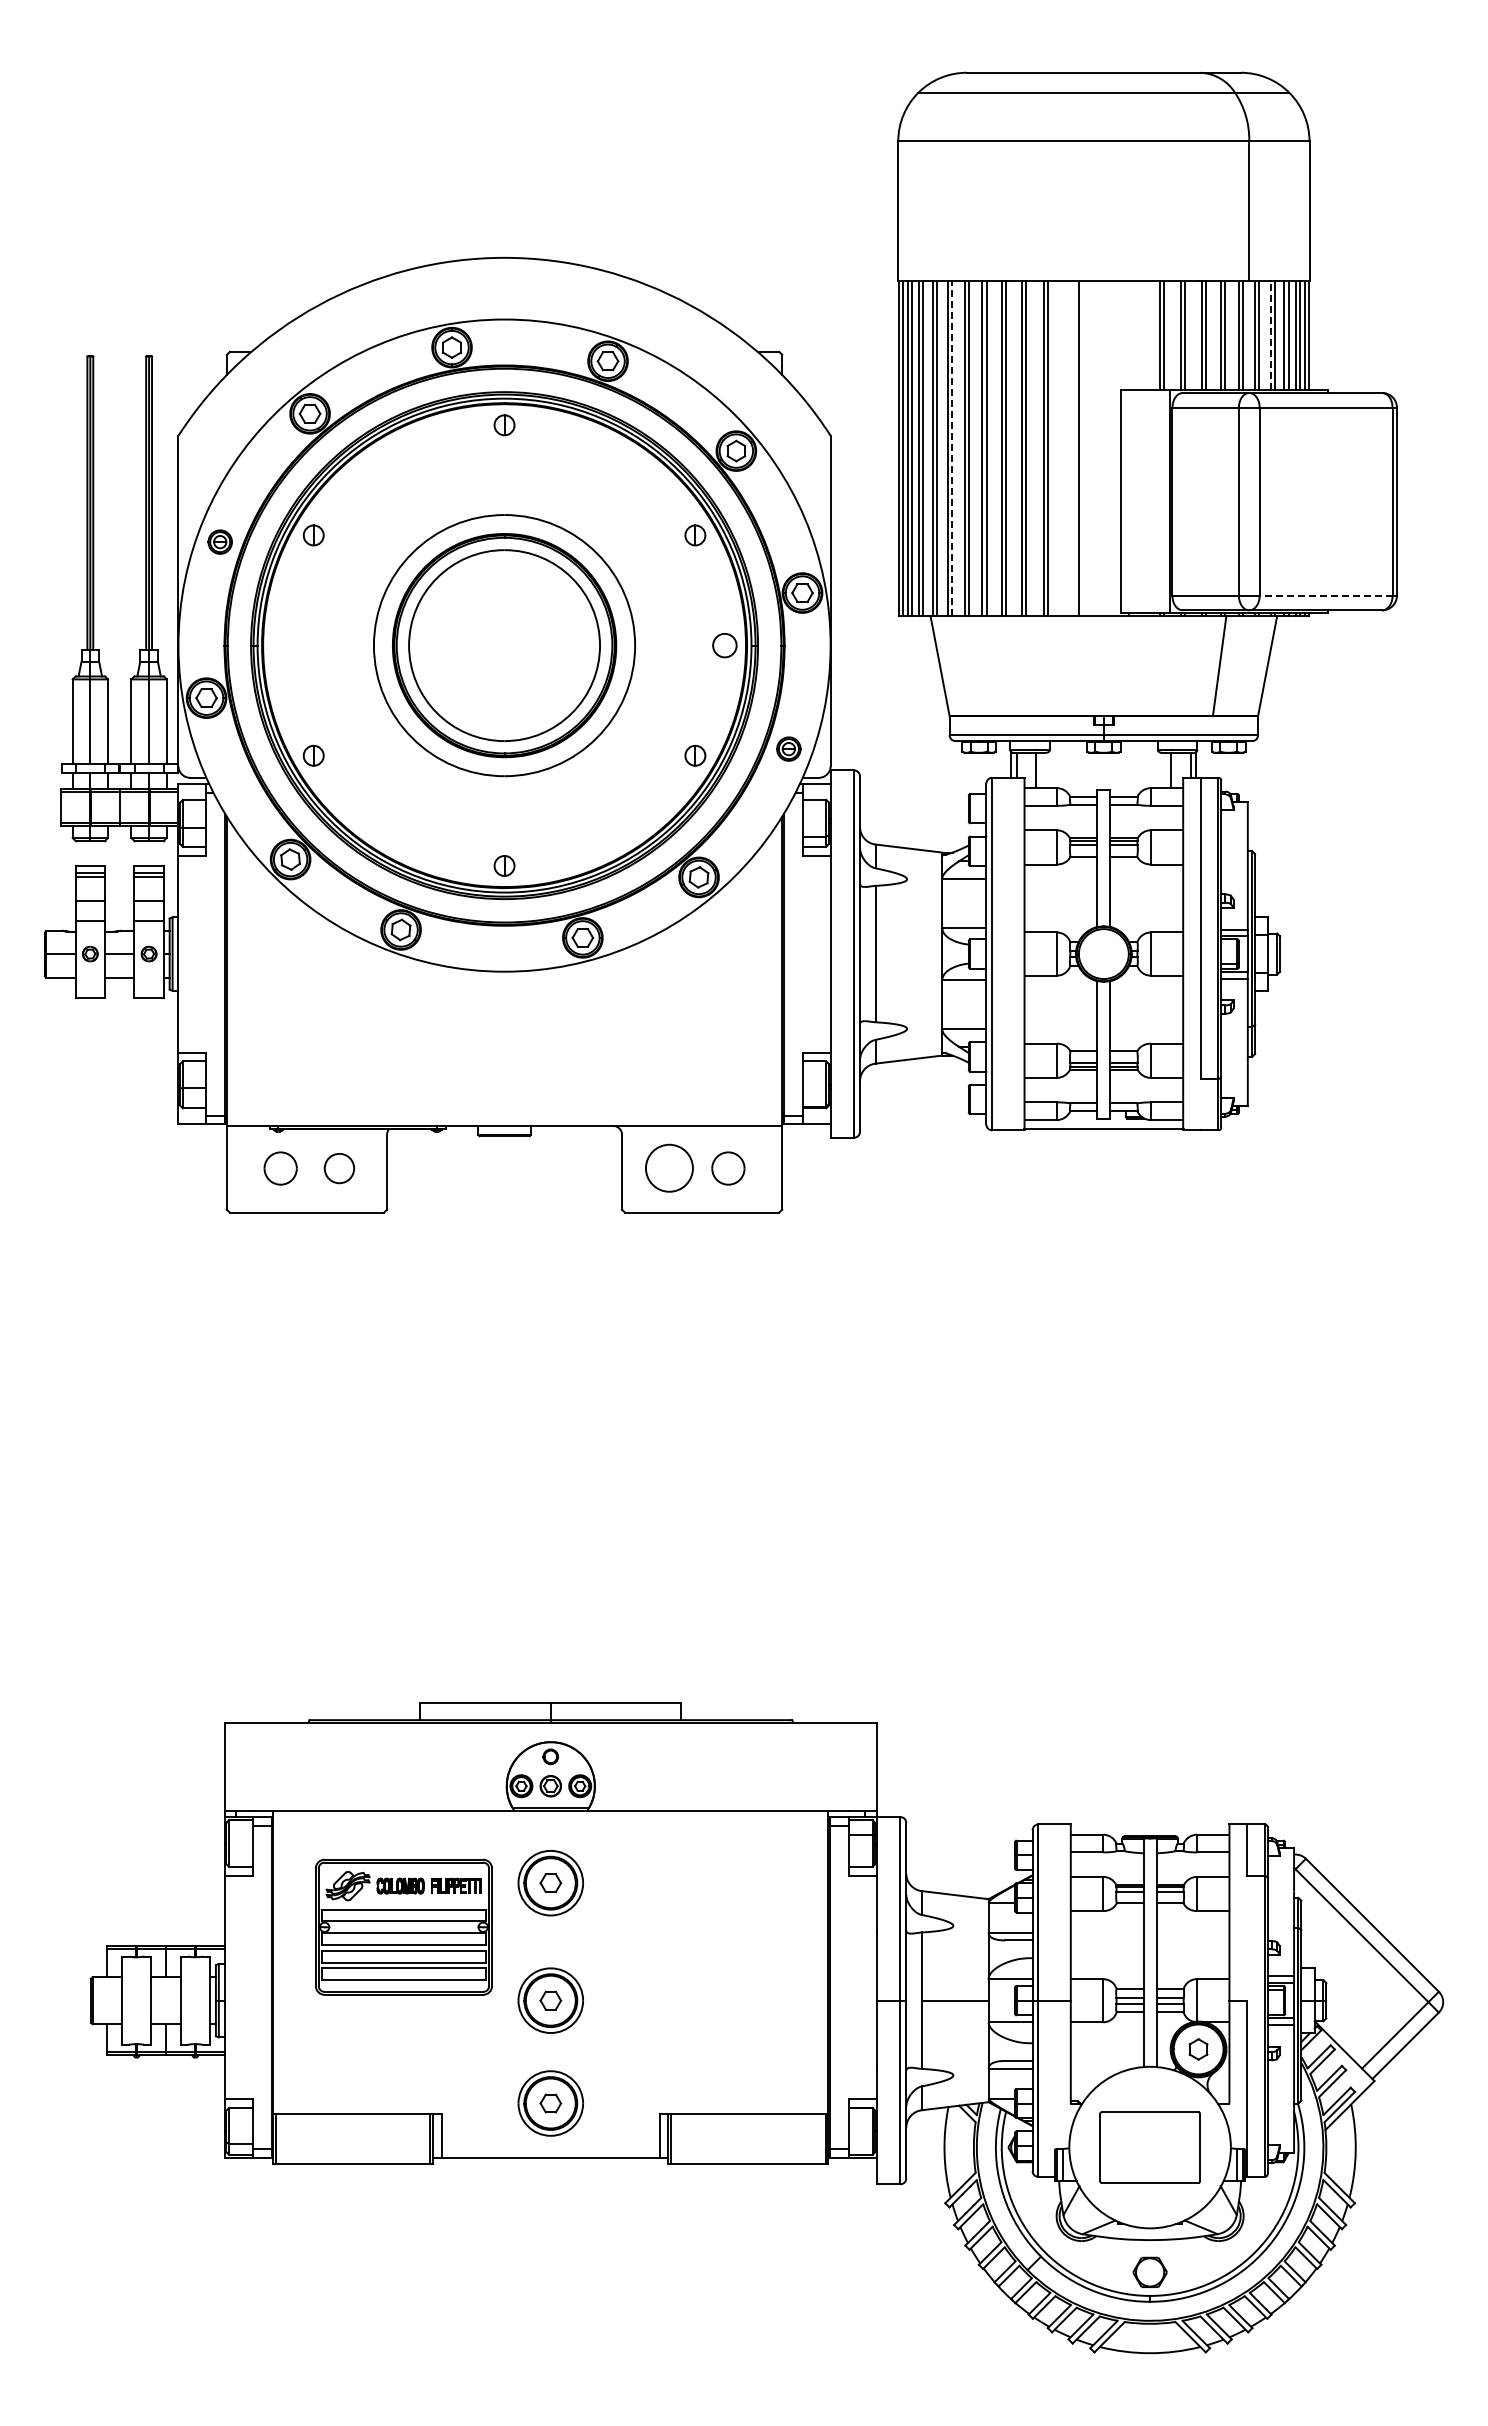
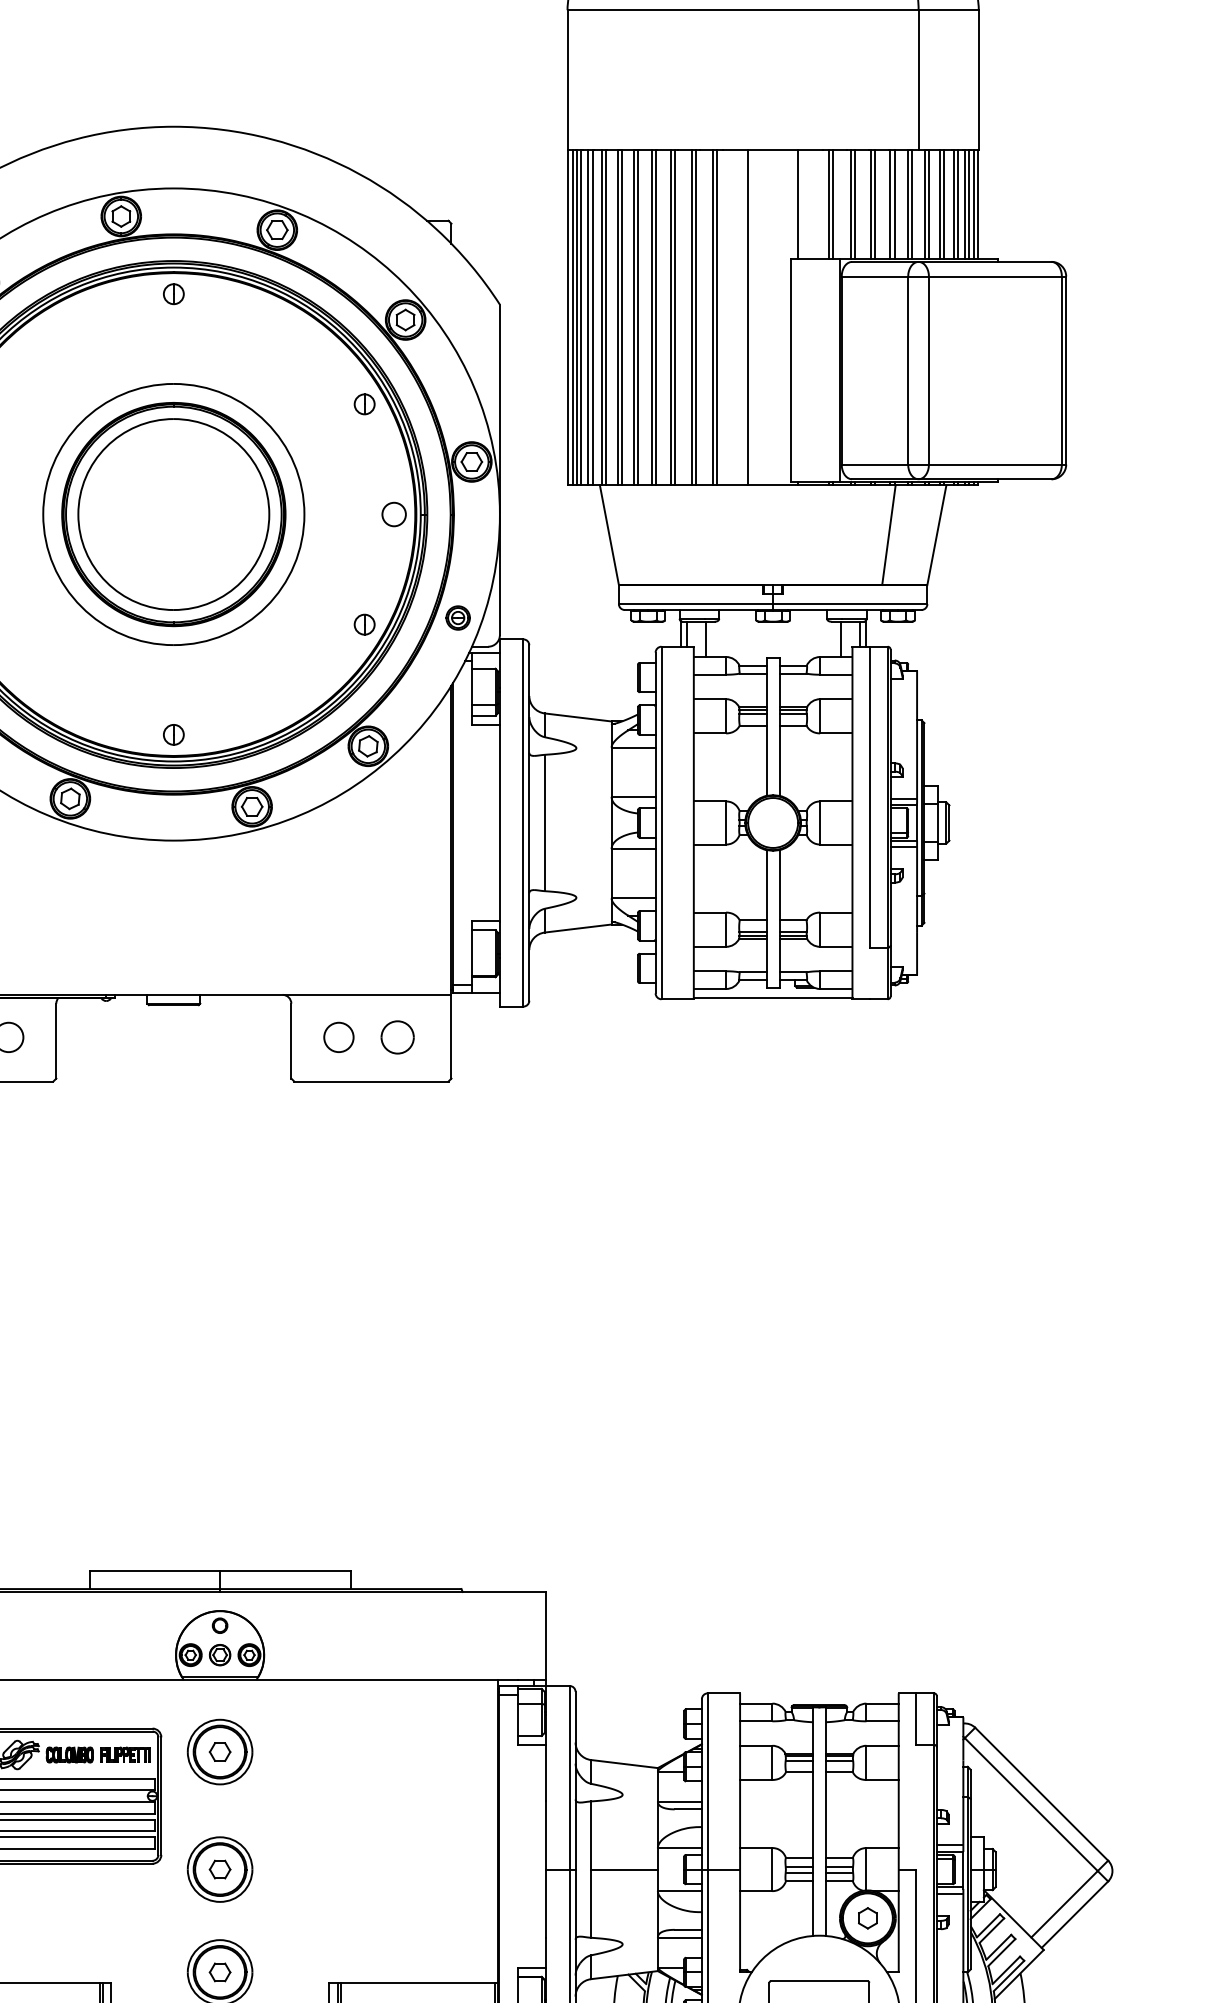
line: (1129, 335) -> (798, 204), added
line: (1270, 335) -> (939, 204), dashed -> solid
line: (952, 448) -> (621, 317), dashed -> solid
line: (1325, 595) -> (994, 464), dashed -> solid
circle: (669, 1168) -> (338, 1037), size x0.62

